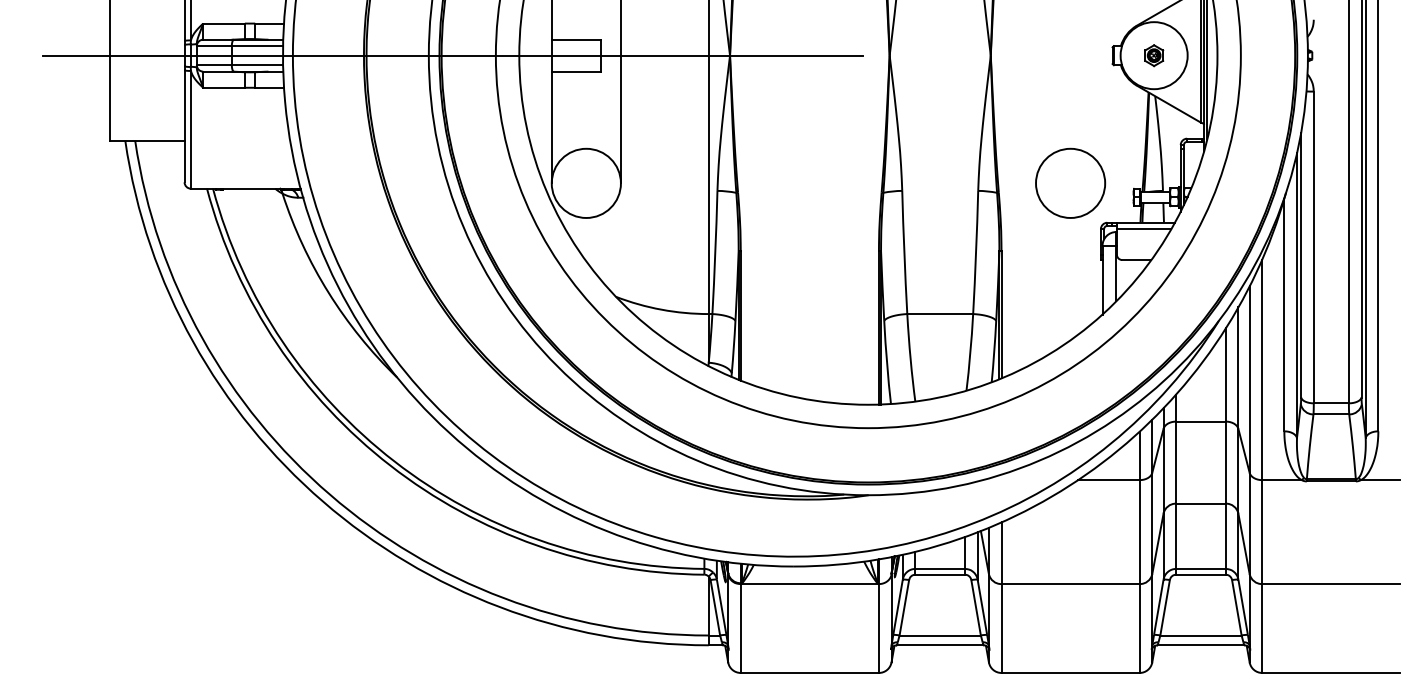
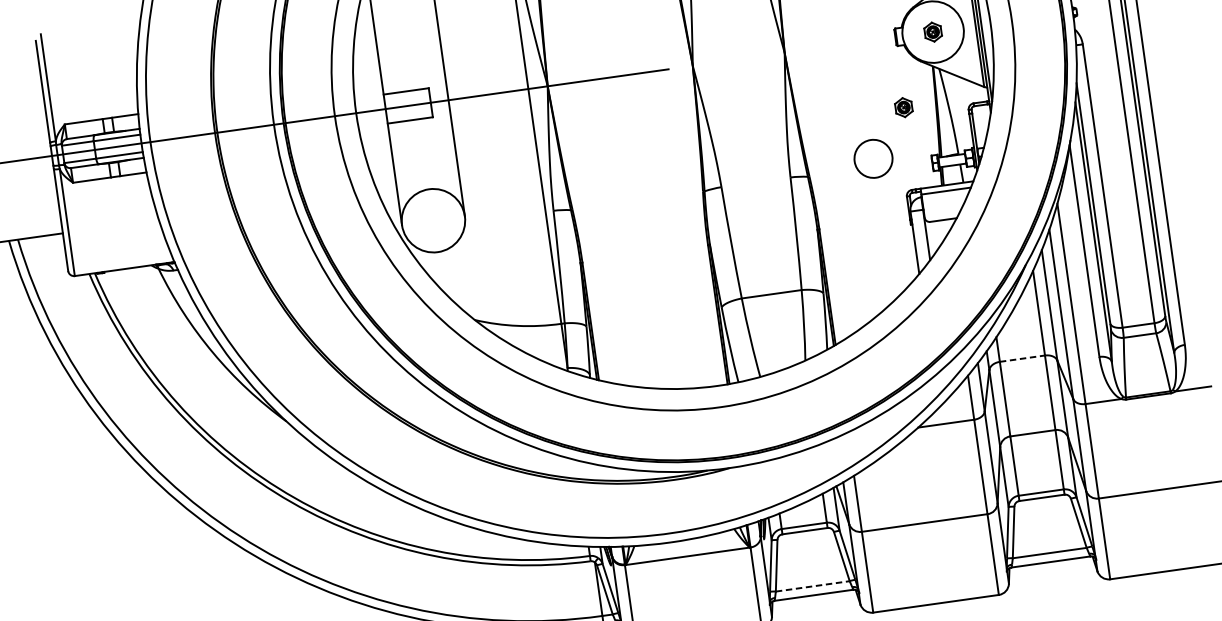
part: (1111, 132) -> (904, 107), added
circle: (1070, 182) -> (873, 158), size x0.6
line: (1200, 421) -> (1021, 358), solid -> dashed
line: (940, 635) -> (813, 586), solid -> dashed

